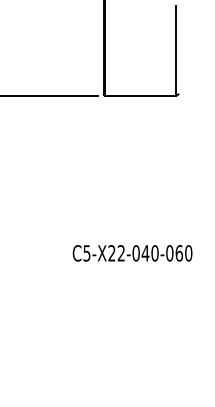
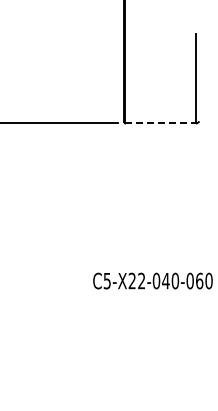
line: (141, 95) -> (161, 123), solid -> dashed

